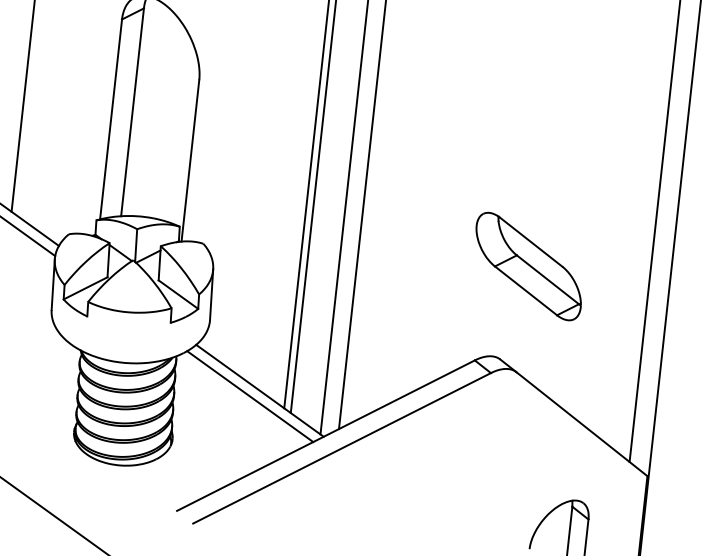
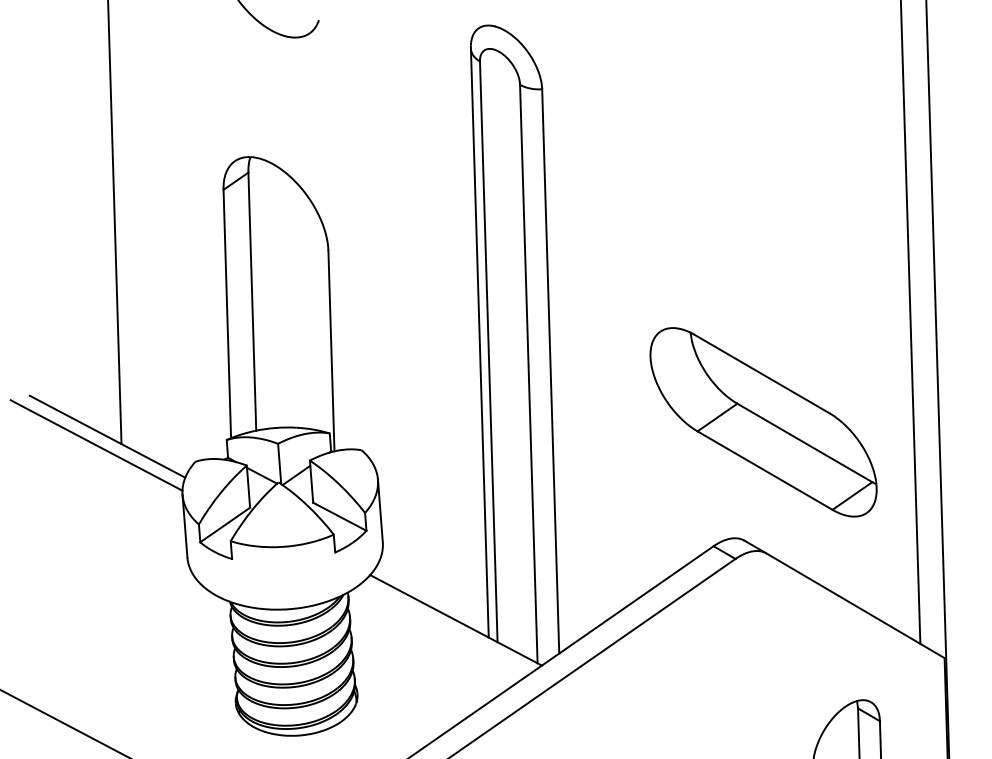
part: (528, 265) -> (762, 421), size x1.6
line: (250, 396) -> (445, 628), removed

